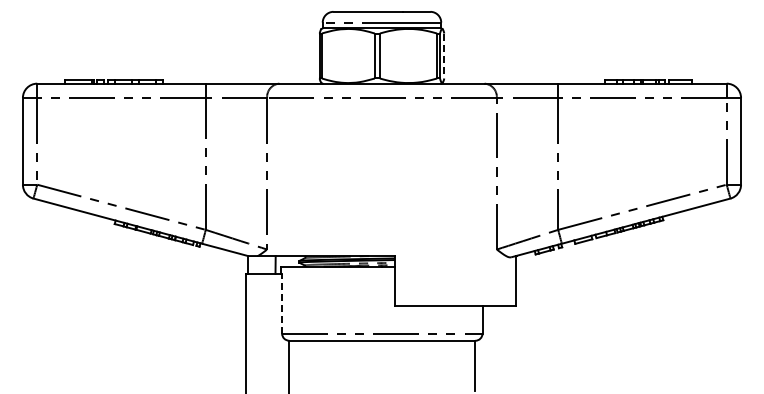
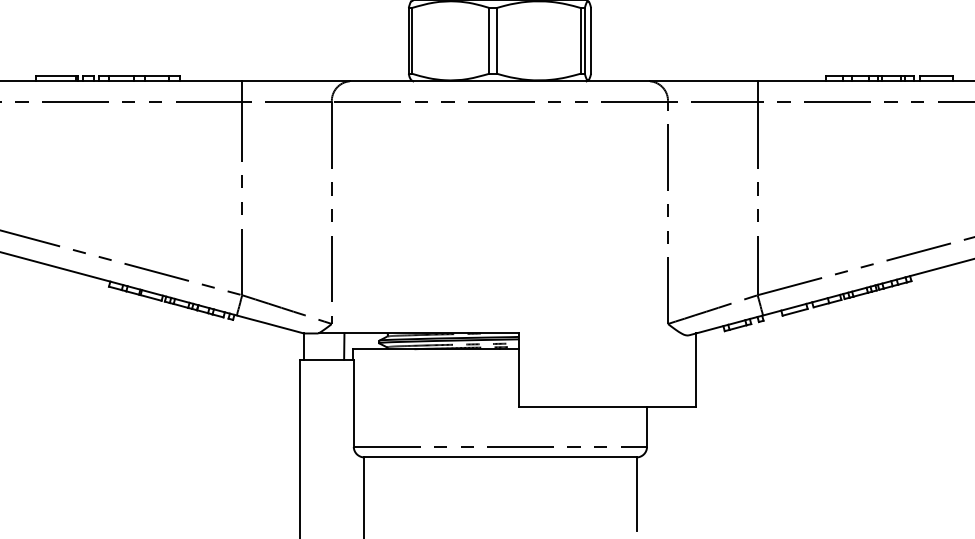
line: (444, 56) -> (591, 41), dashed -> solid
line: (282, 303) -> (354, 402), dashed -> solid

